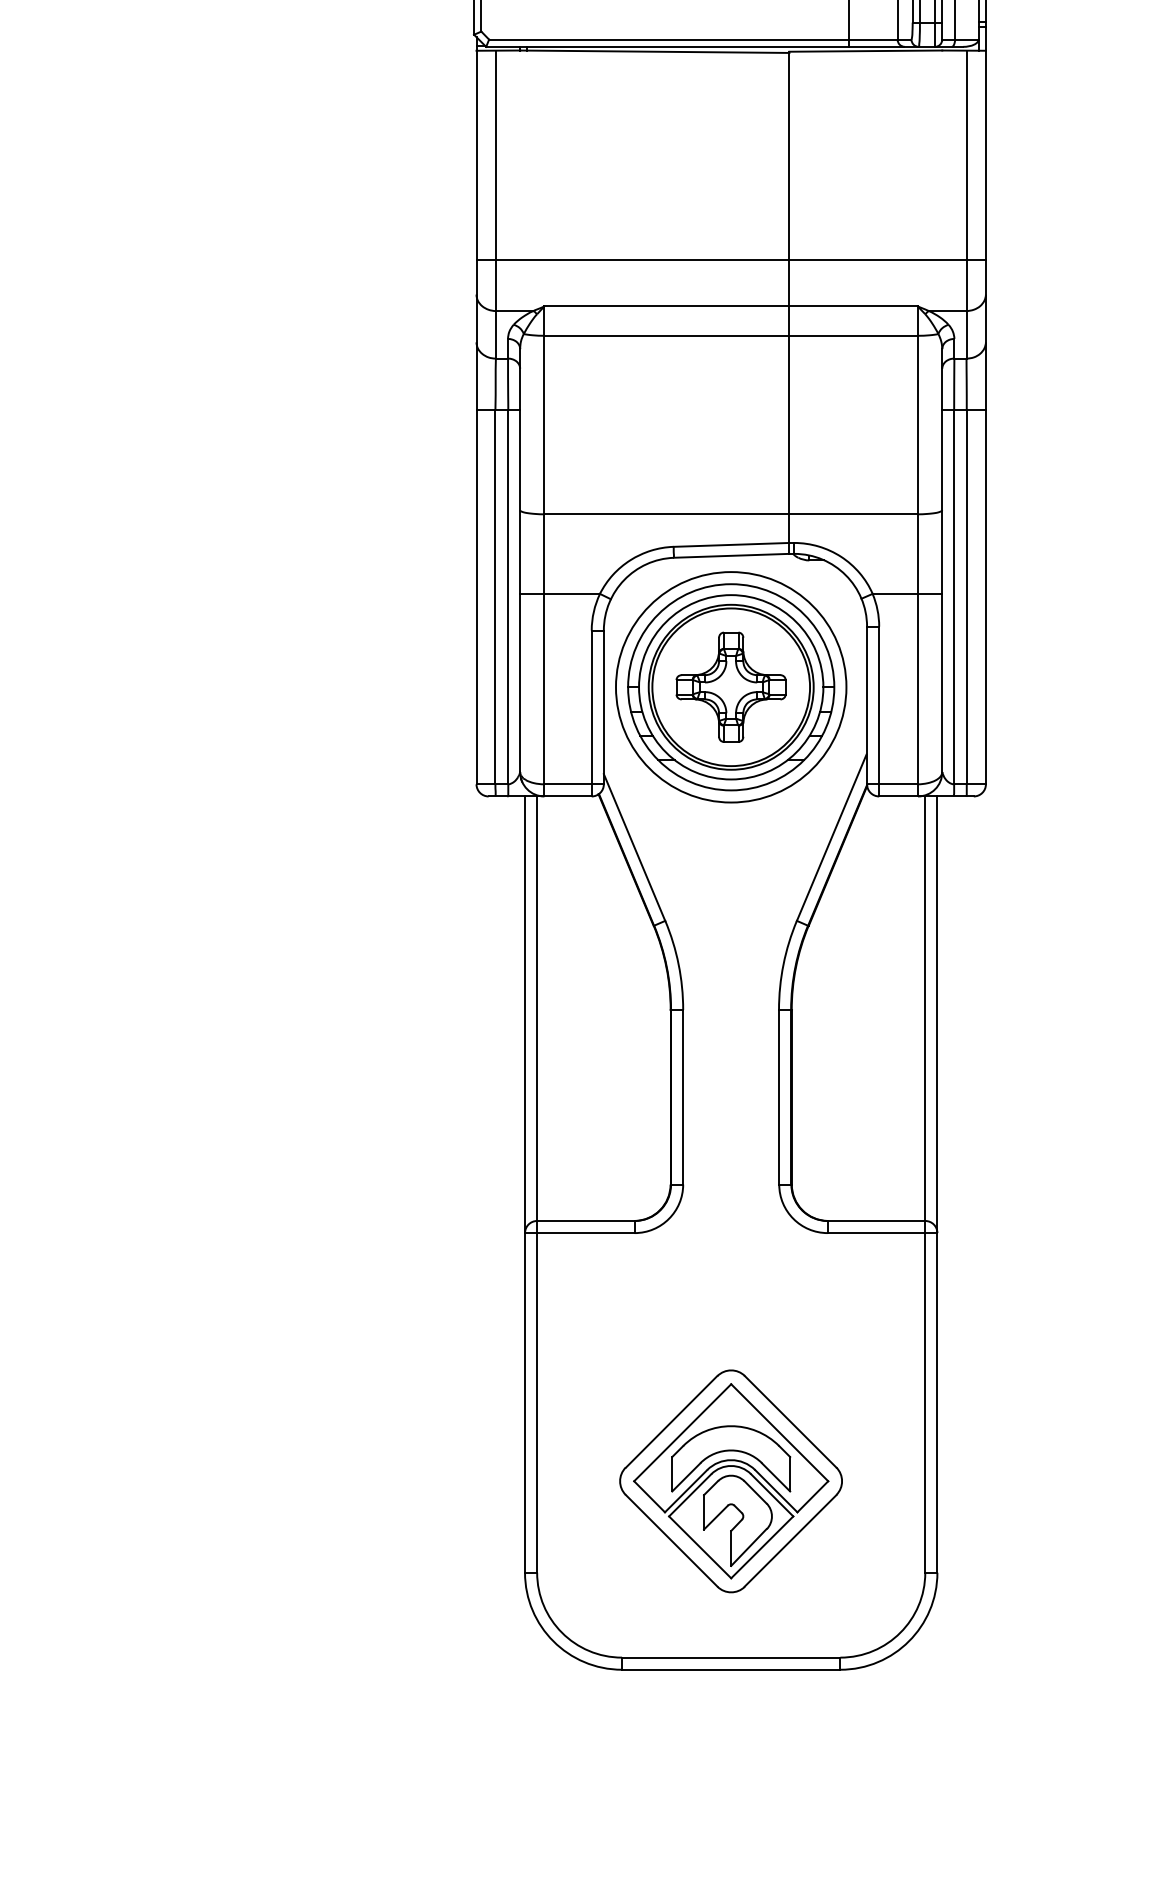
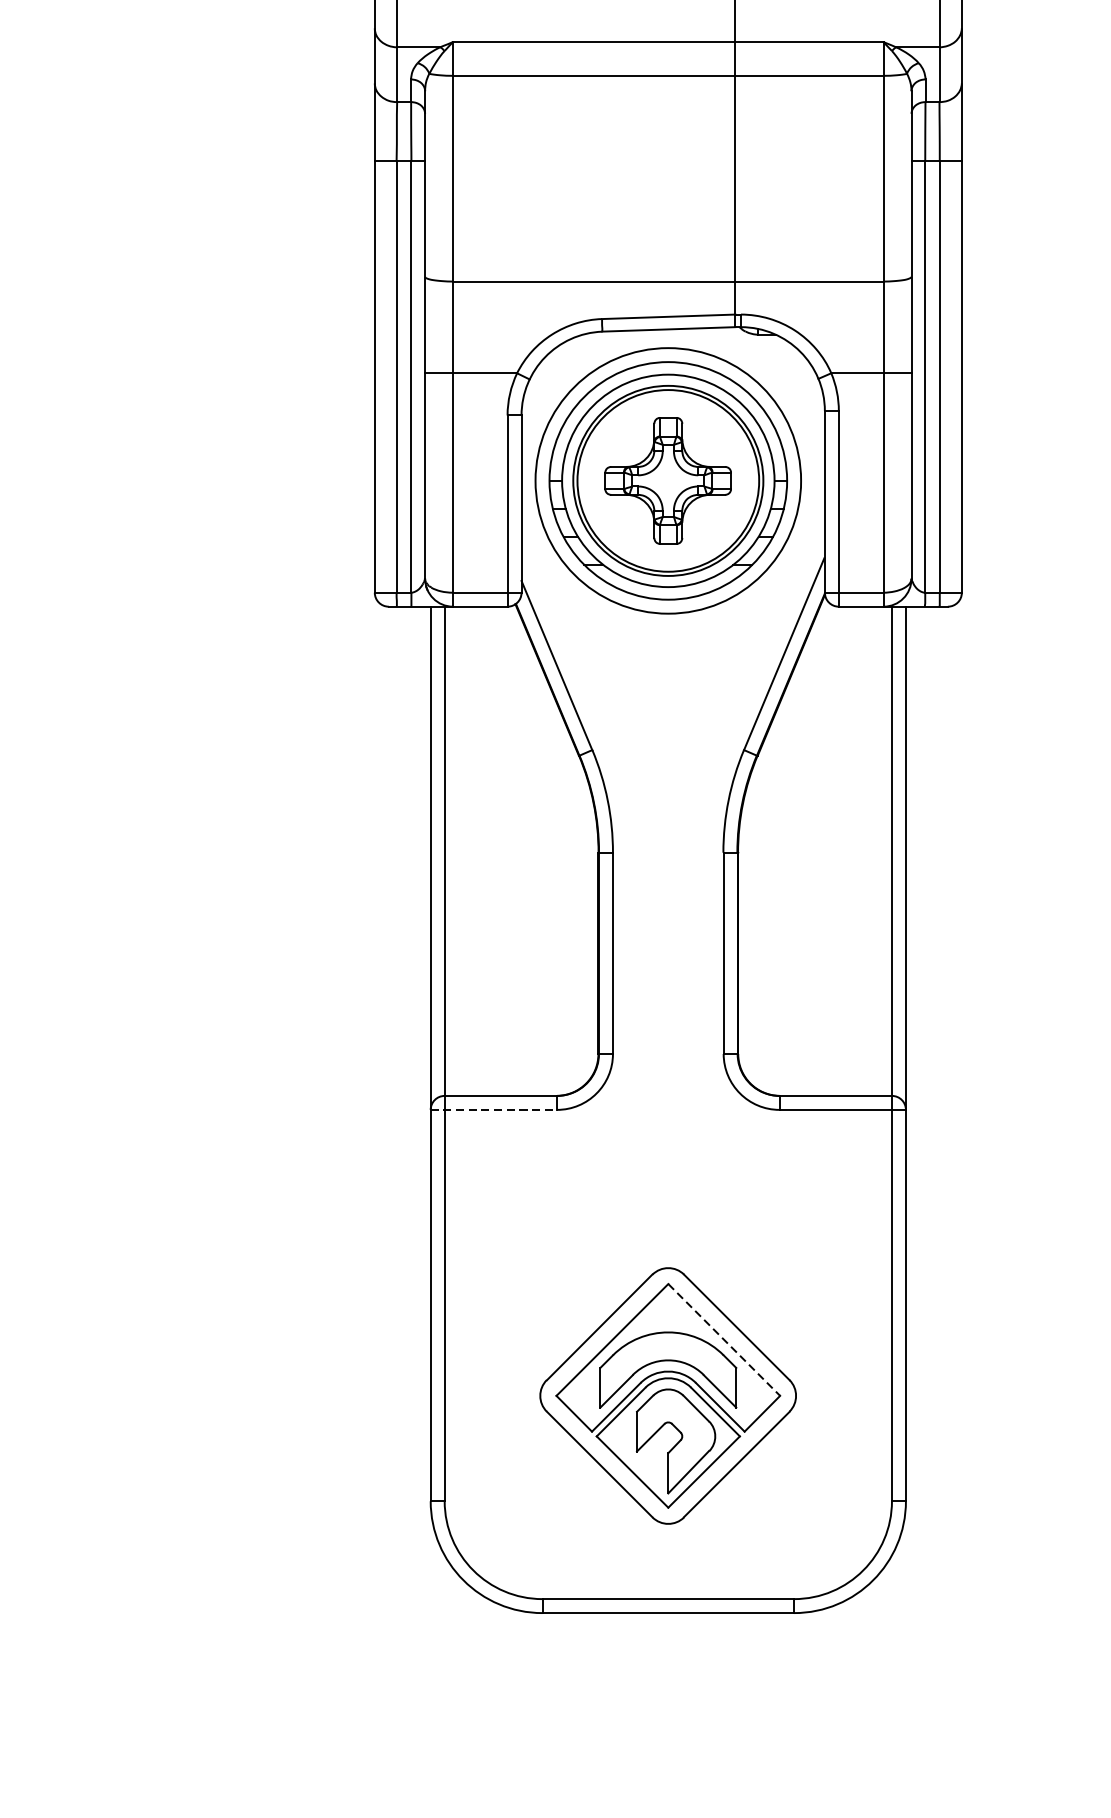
line: (579, 1233) -> (493, 1110), solid -> dashed
line: (779, 1432) -> (723, 1339), solid -> dashed

